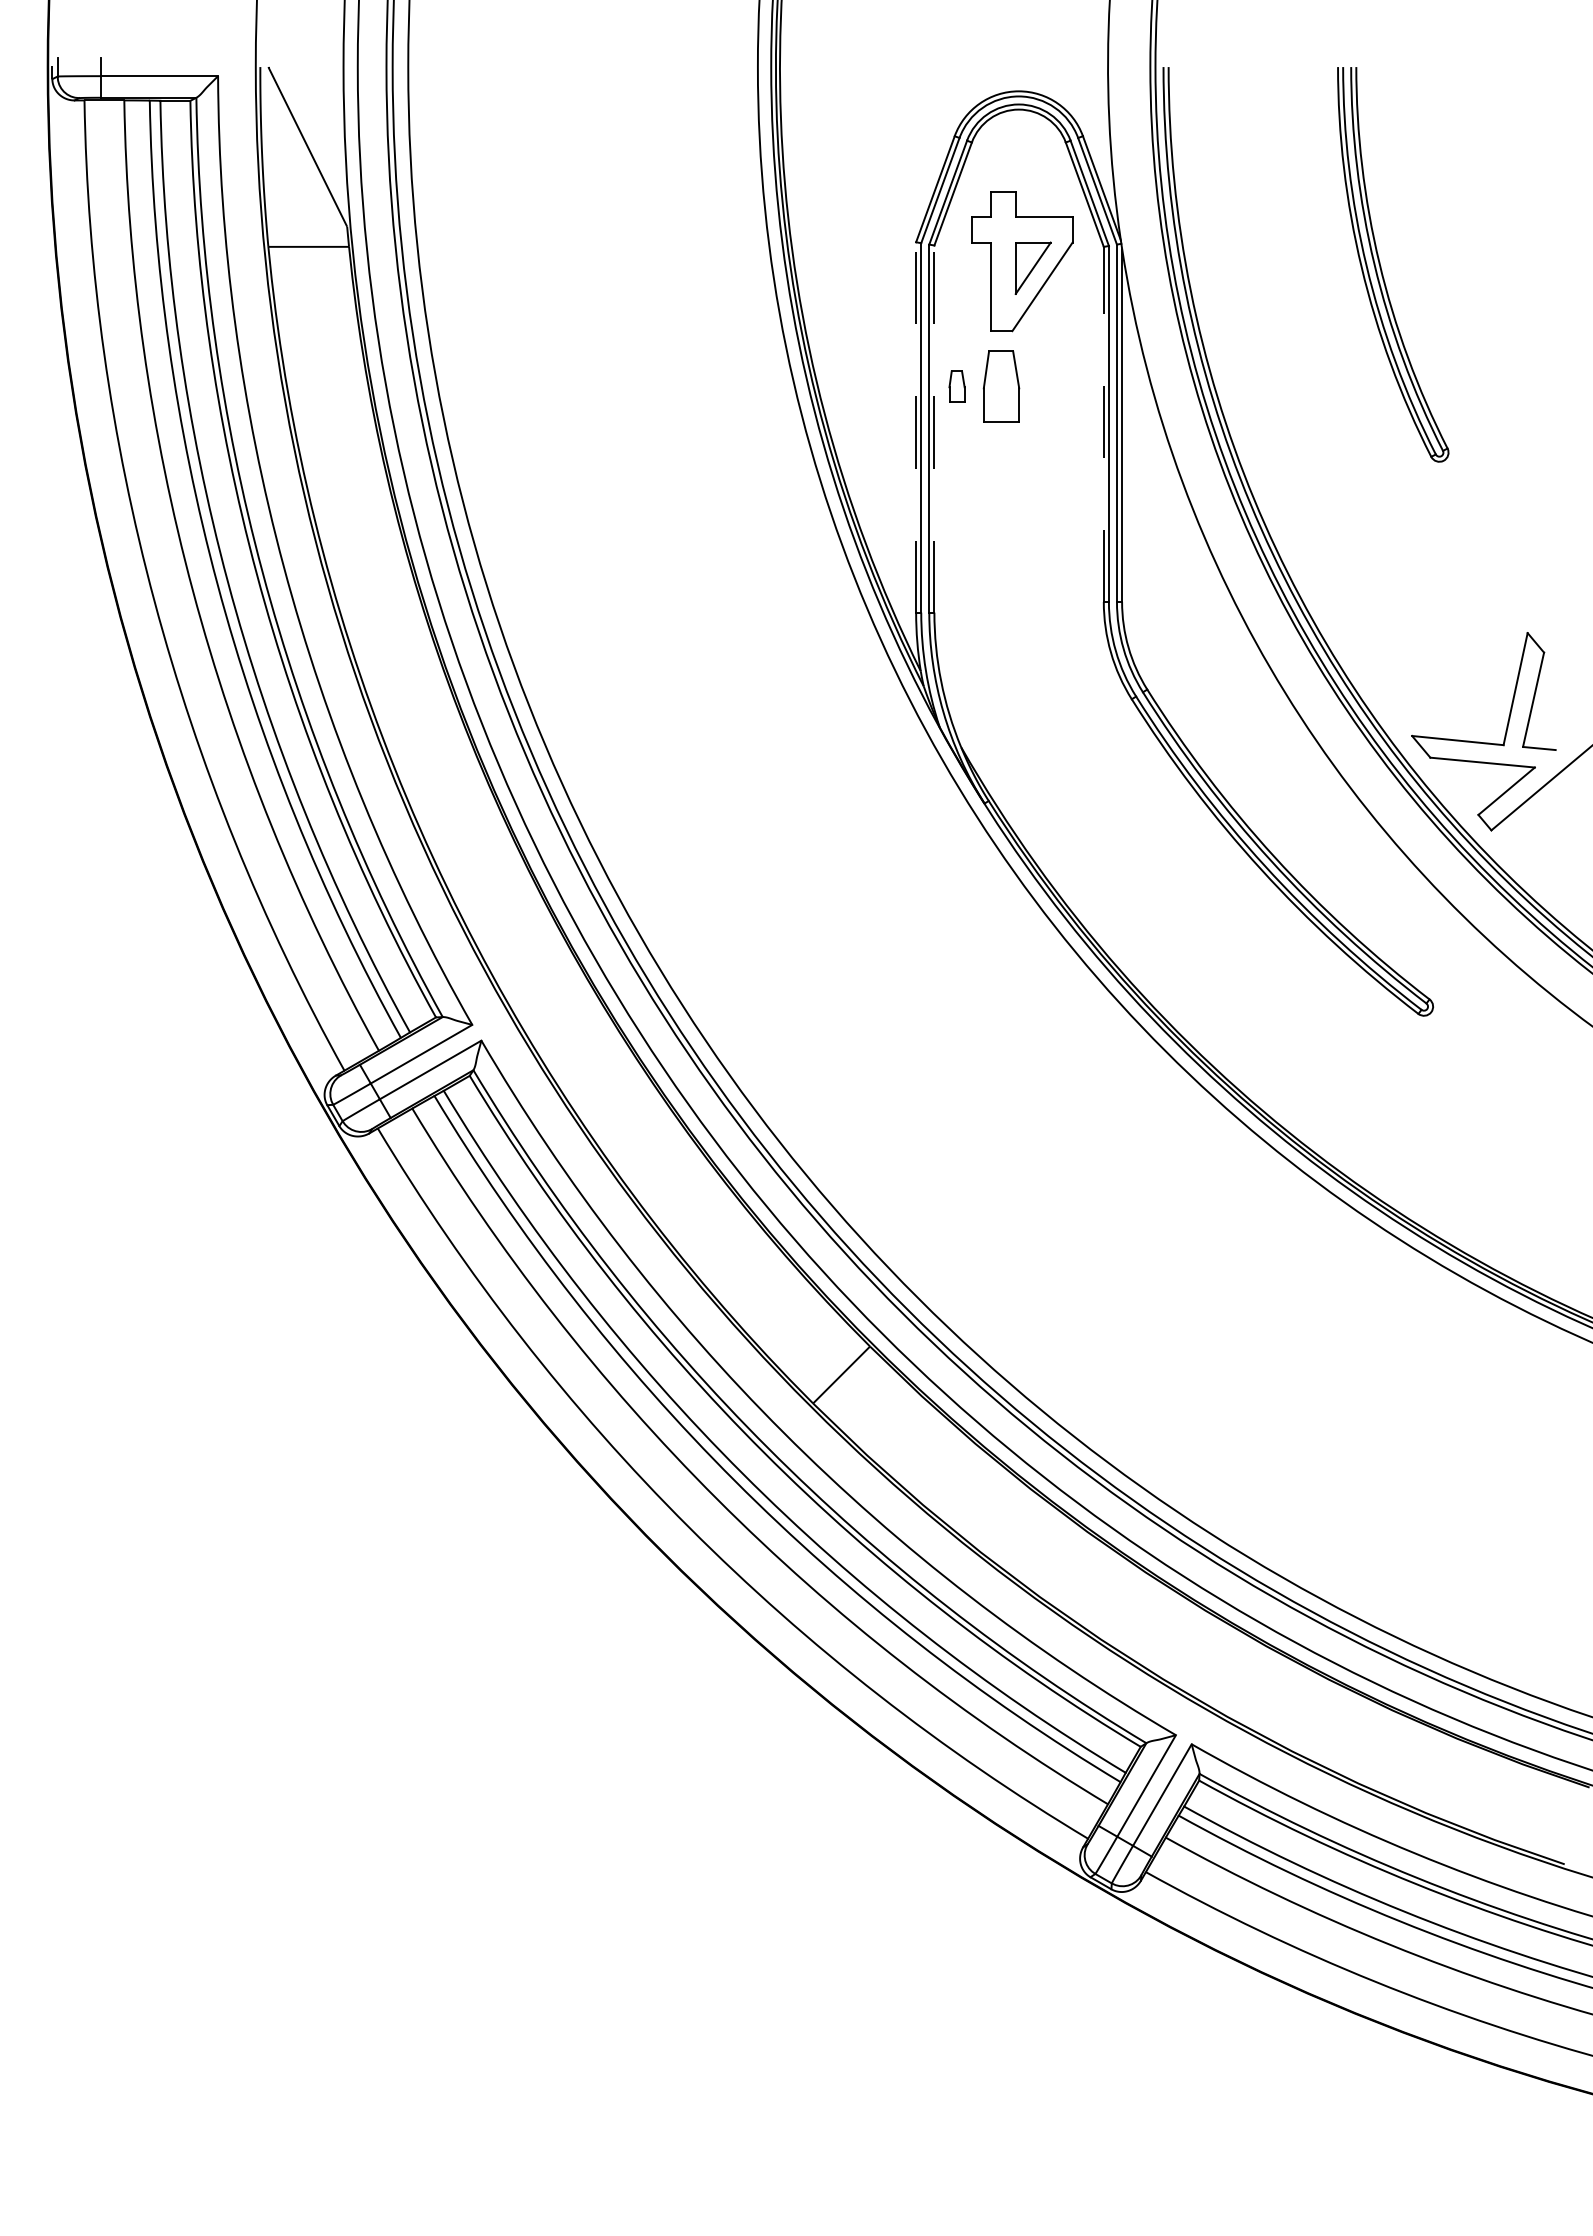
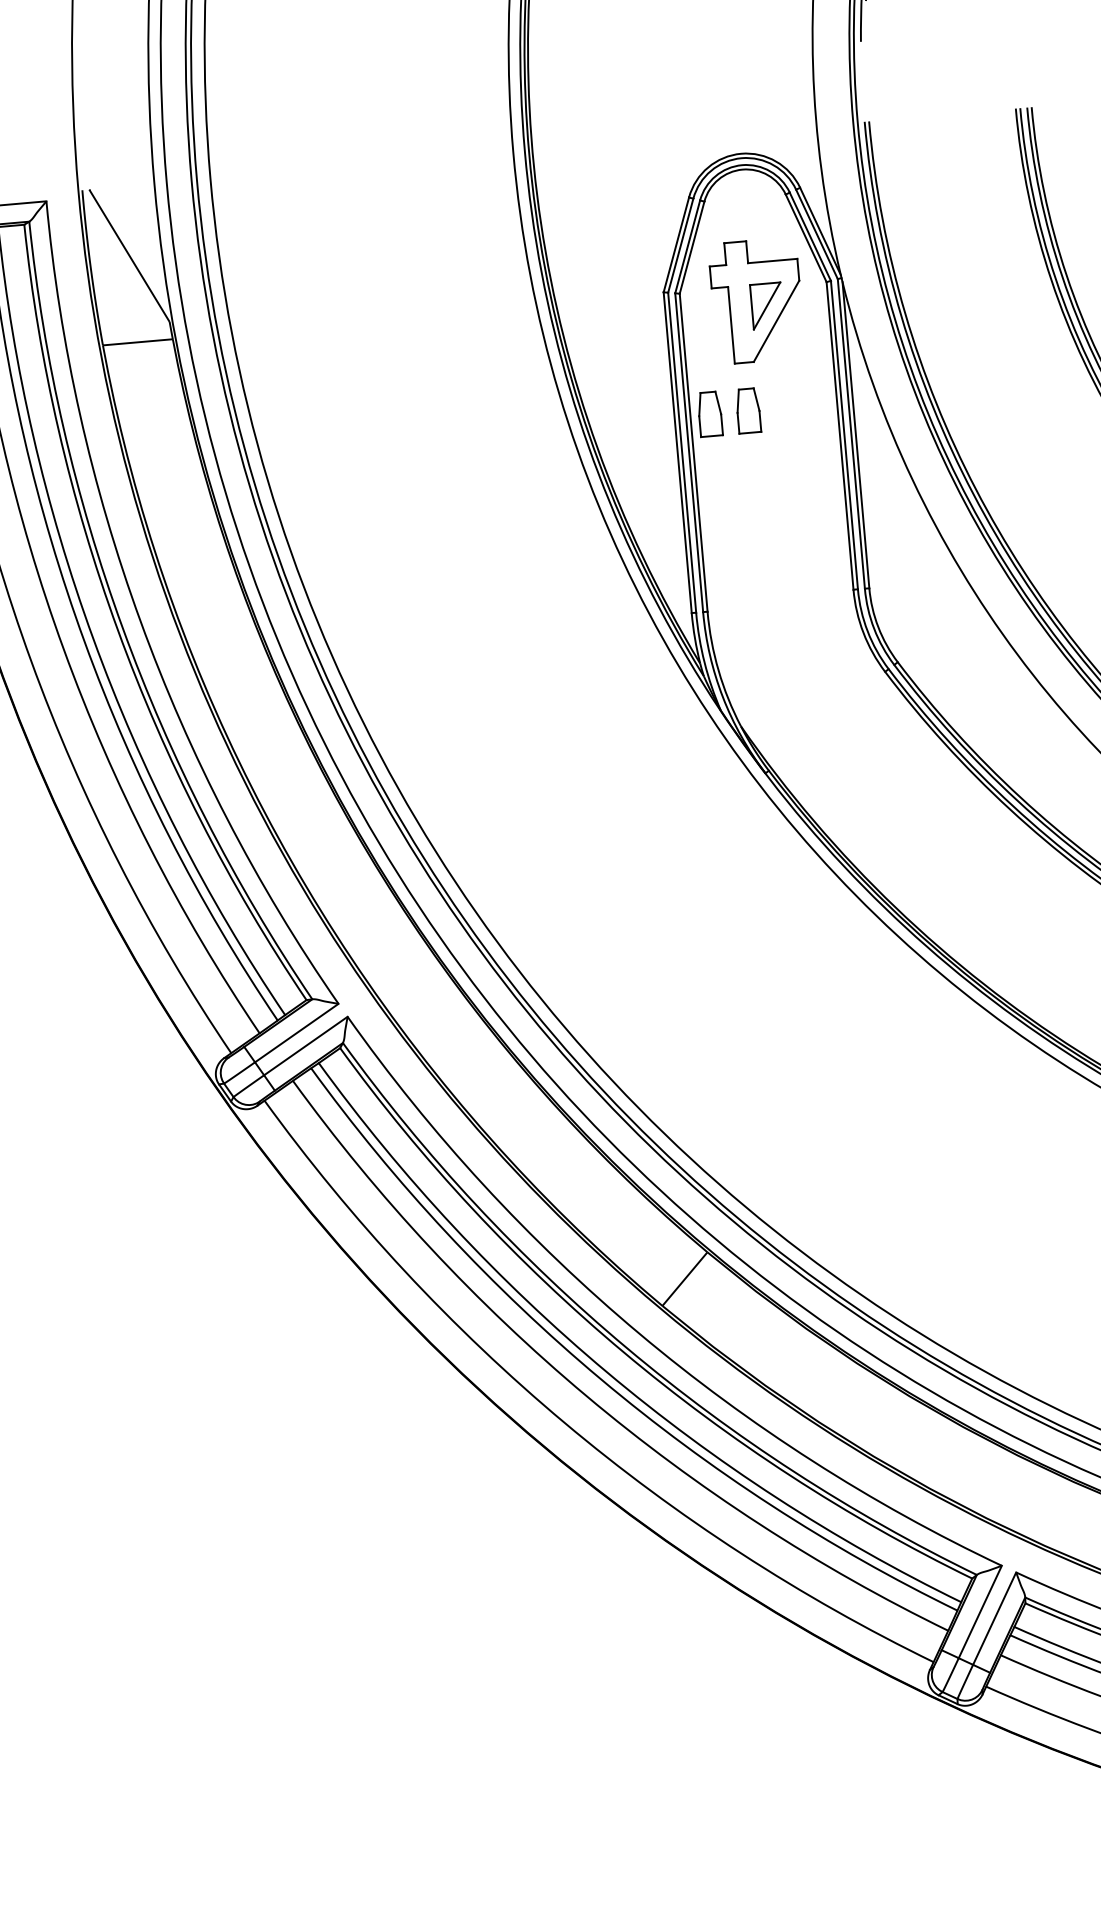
part: (956, 386) -> (709, 414), size x1.67
part: (1000, 386) -> (747, 410), size x0.71
line: (1103, 424) -> (839, 435), dashed -> solid
line: (916, 426) -> (677, 451), dashed -> solid
line: (934, 429) -> (693, 453), dashed -> solid

